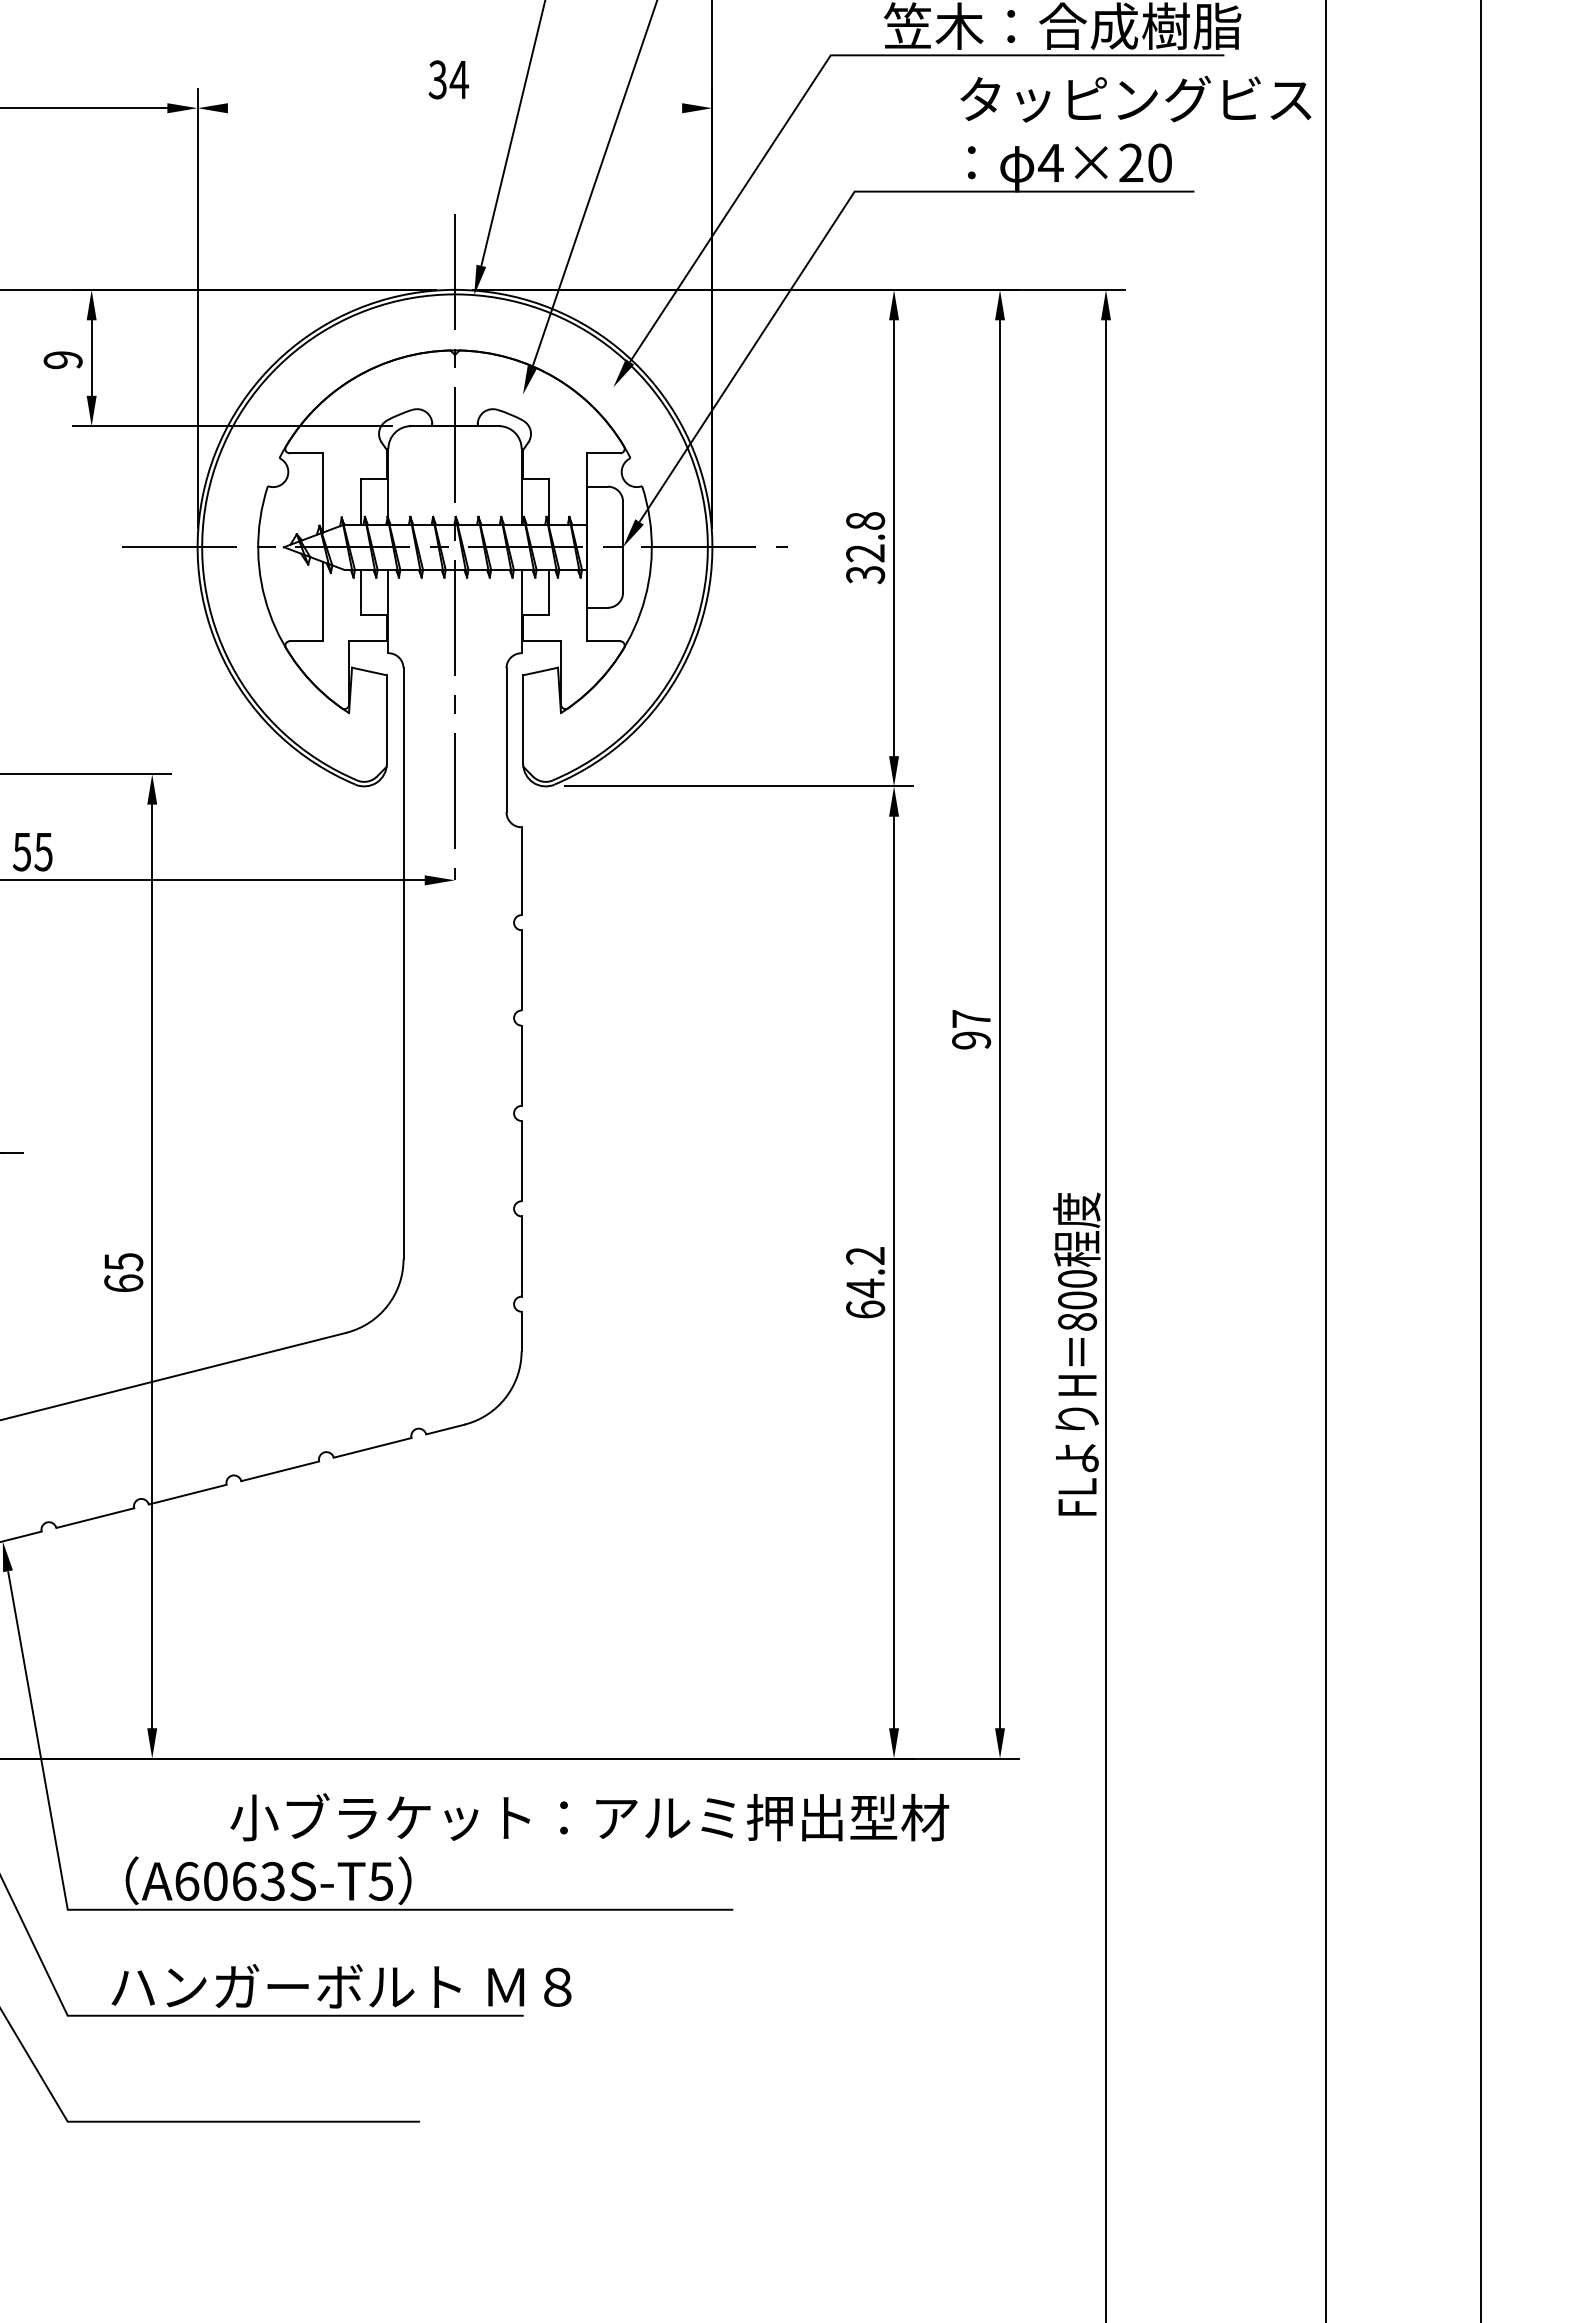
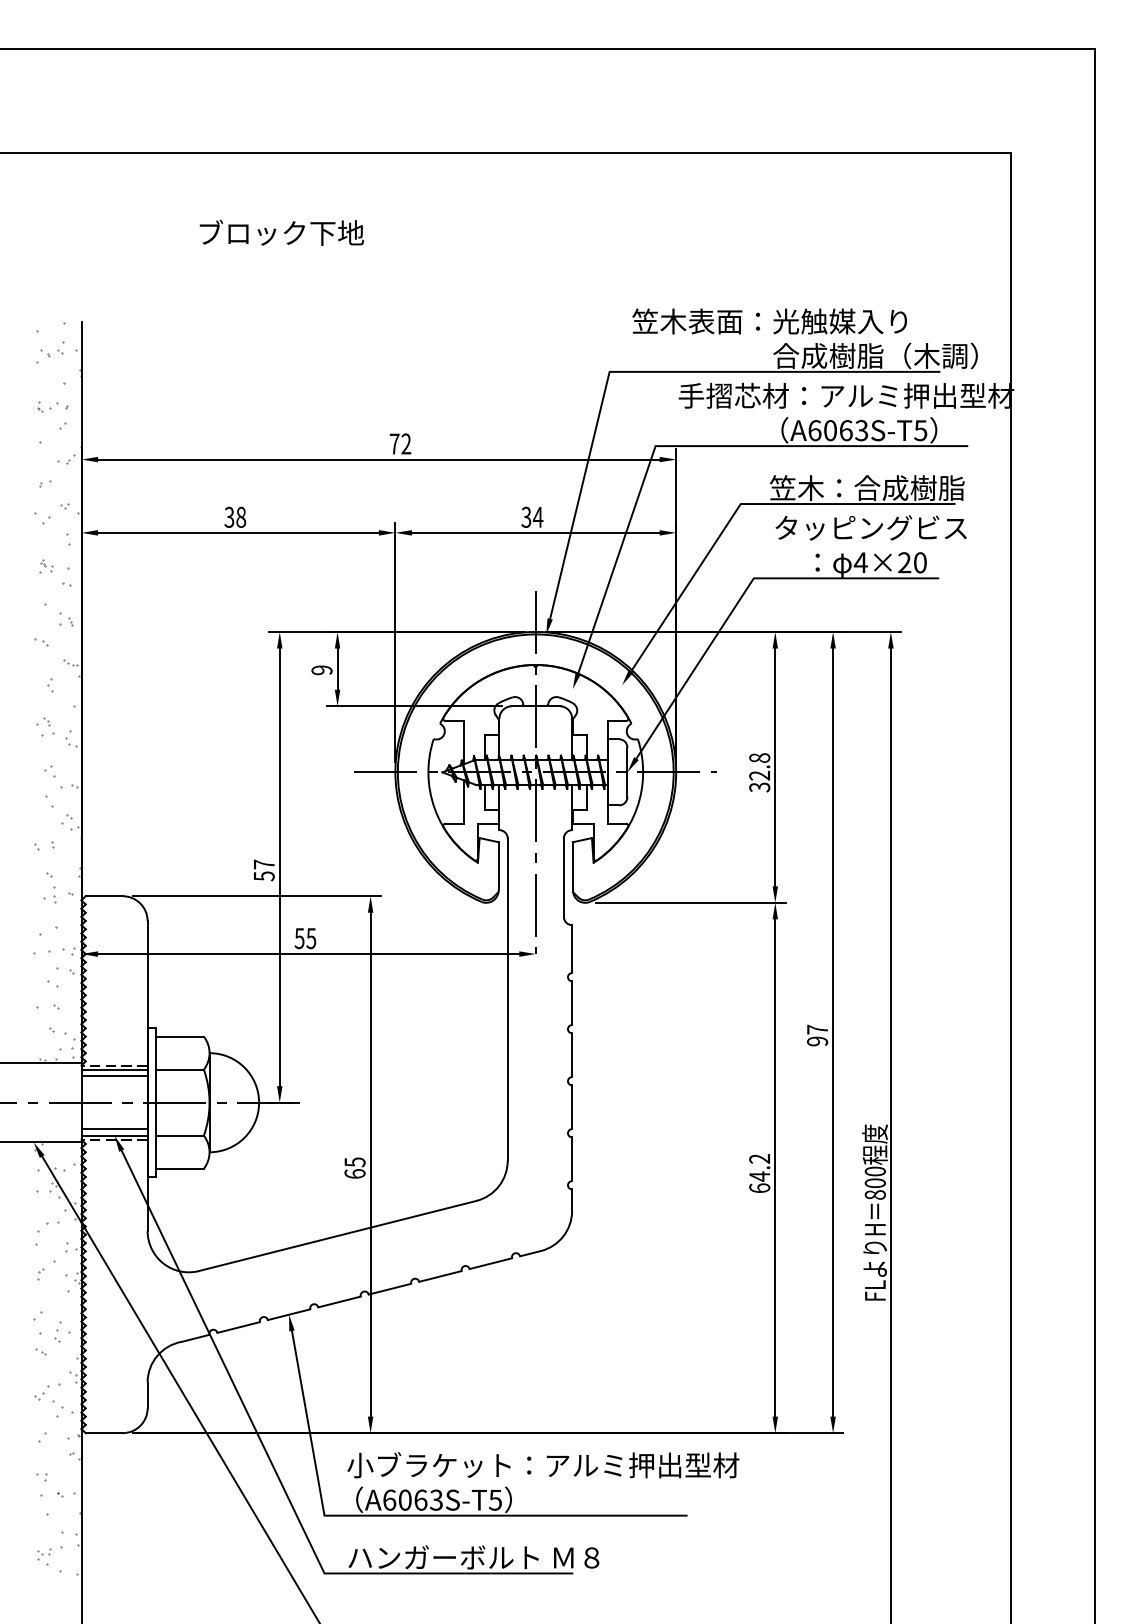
text: (1134, 98) -> (870, 527), moved
line: (454, 107) -> (535, 532), added
text: (590, 1817) -> (543, 1465), moved

